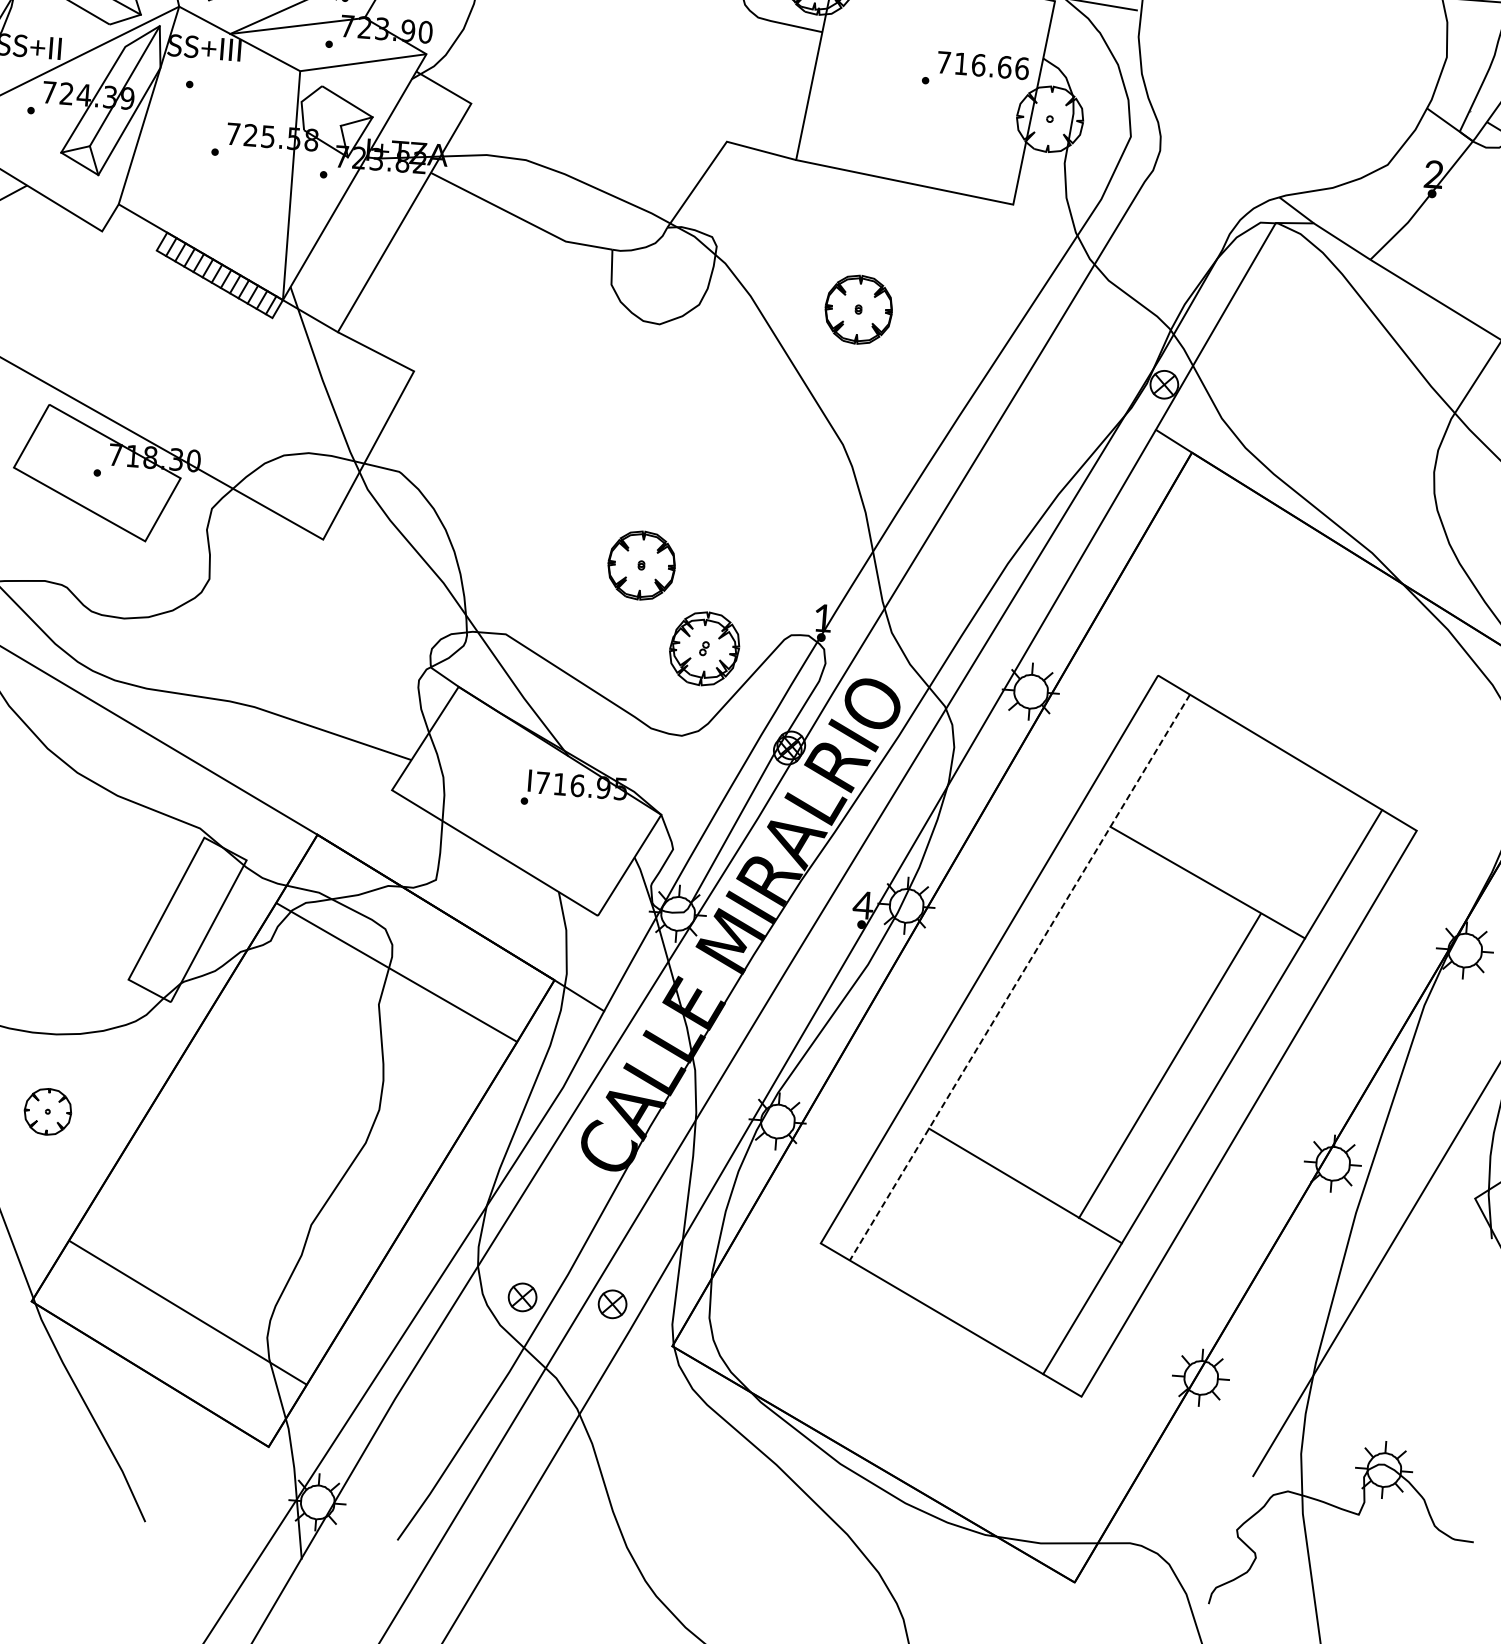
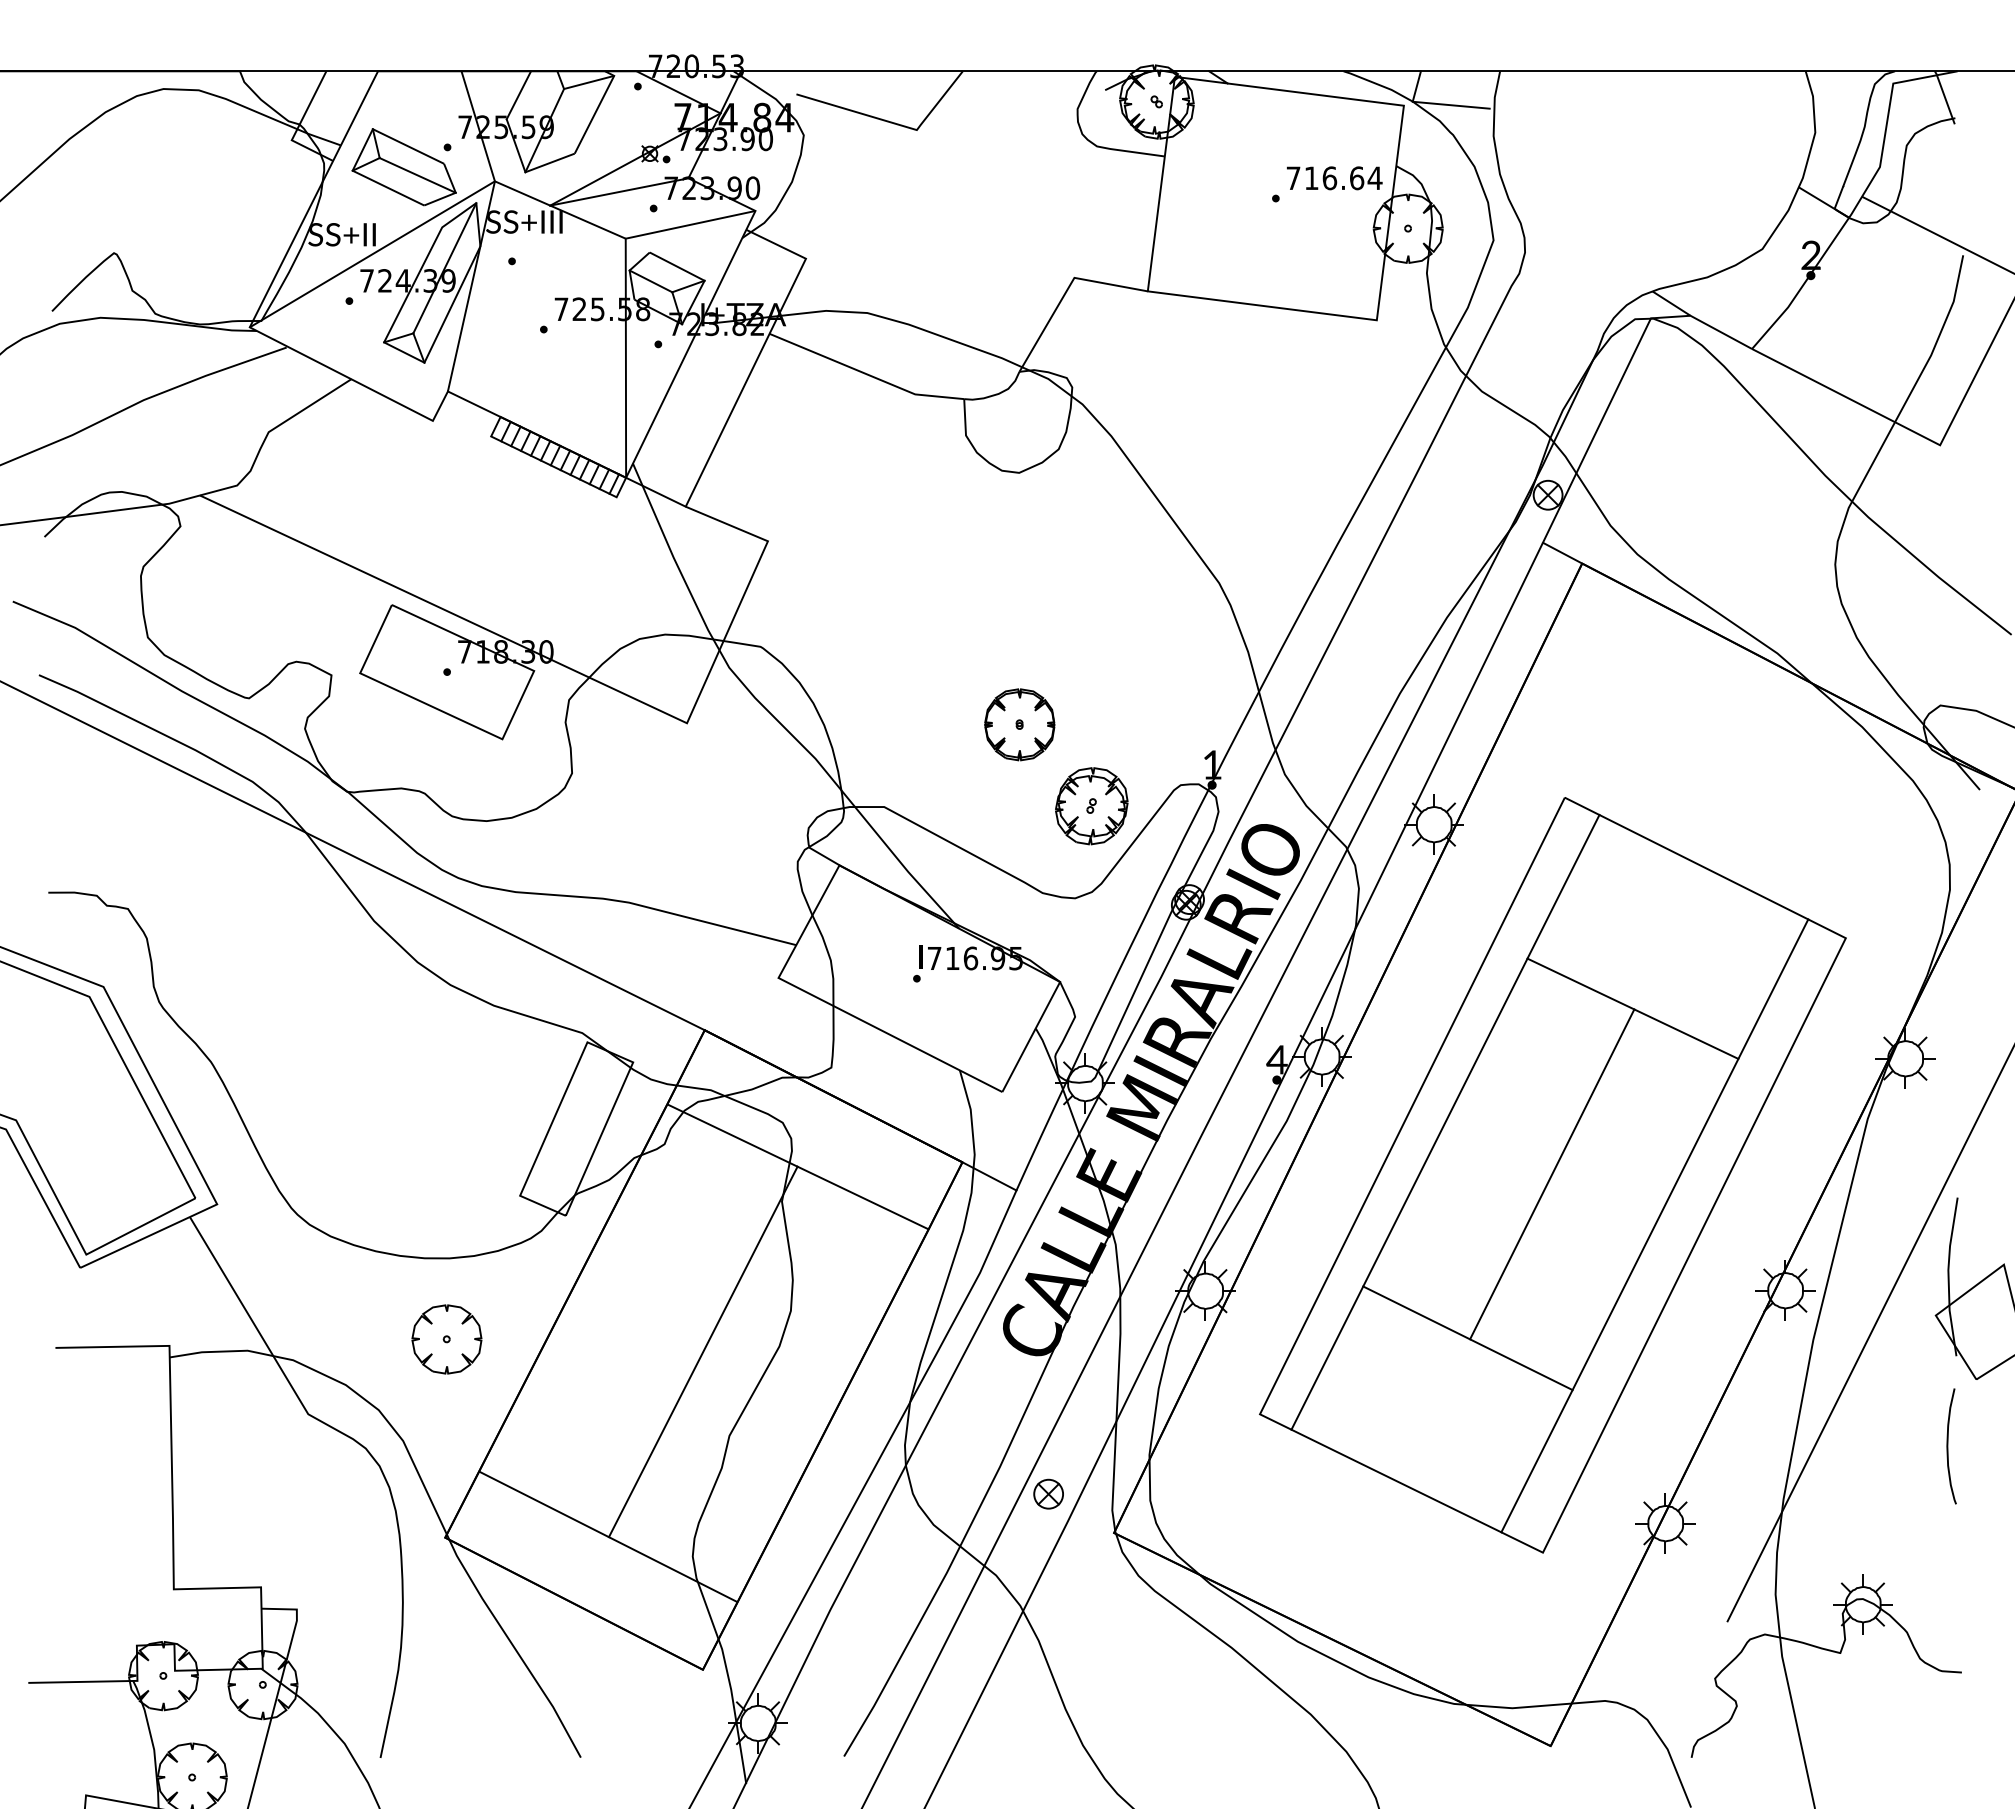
text: (1021, 68) -> (1374, 178), 716.66 -> 716.64
line: (320, 113) -> (650, 281), added
part: (858, 309) -> (1224, 441), removed
line: (1019, 977) -> (1445, 1122), dashed -> solid
line: (1170, 1066) -> (1552, 1174), moved
part: (47, 1111) -> (446, 1339), size x1.43
line: (291, 1142) -> (702, 1351), added
part: (522, 1296) -> (954, 1493), removed
curve: (1477, 1324) -> (1948, 1446), added

